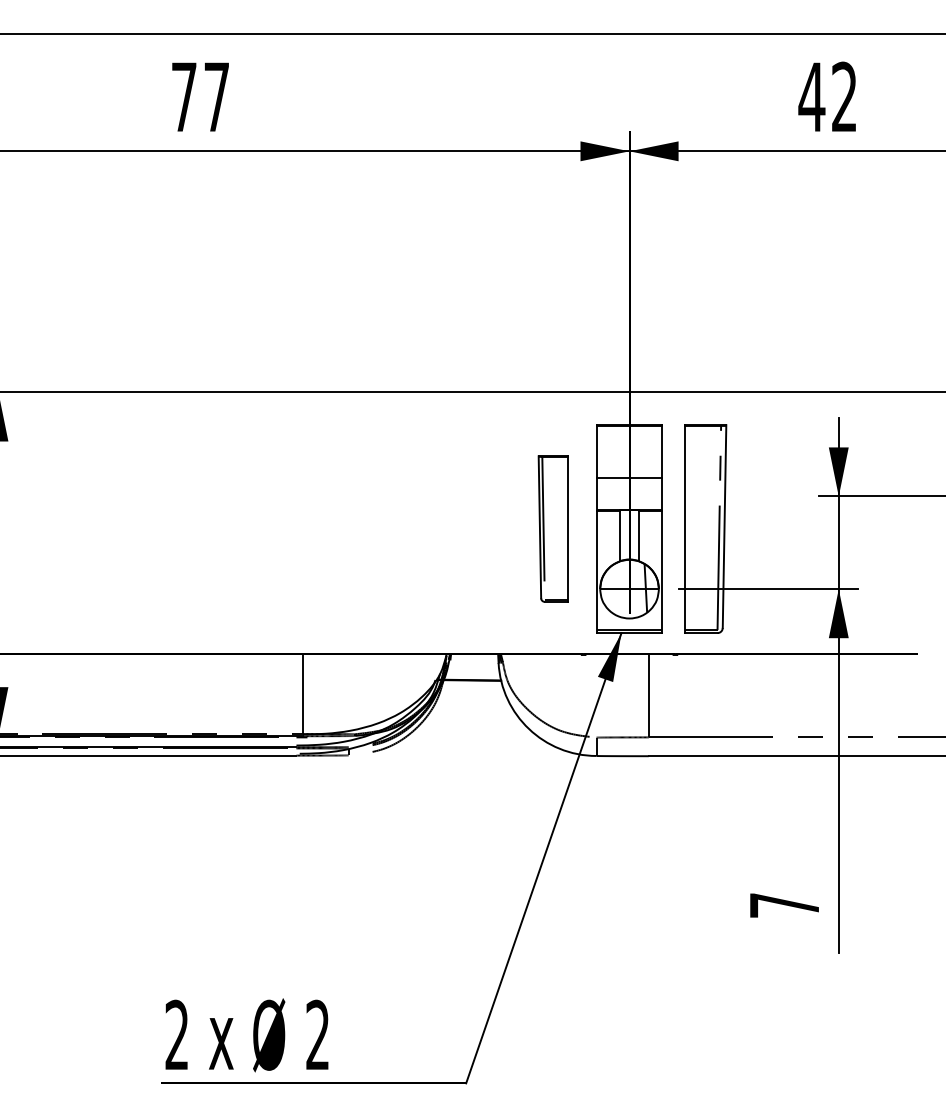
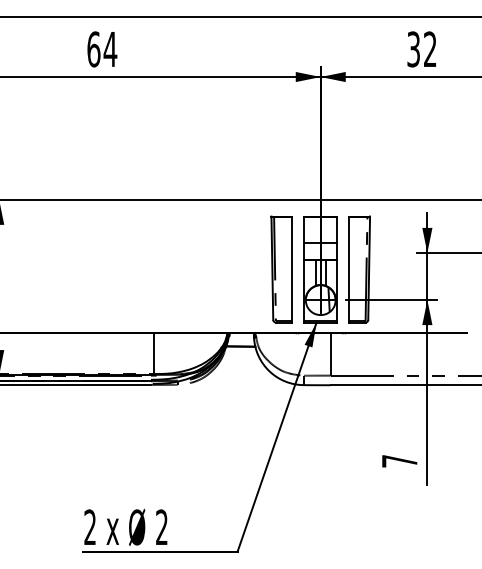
text: (201, 97) -> (102, 49), 77 -> 64
text: (811, 97) -> (413, 49), 42 -> 32
part: (552, 529) -> (281, 269), size x1.43

